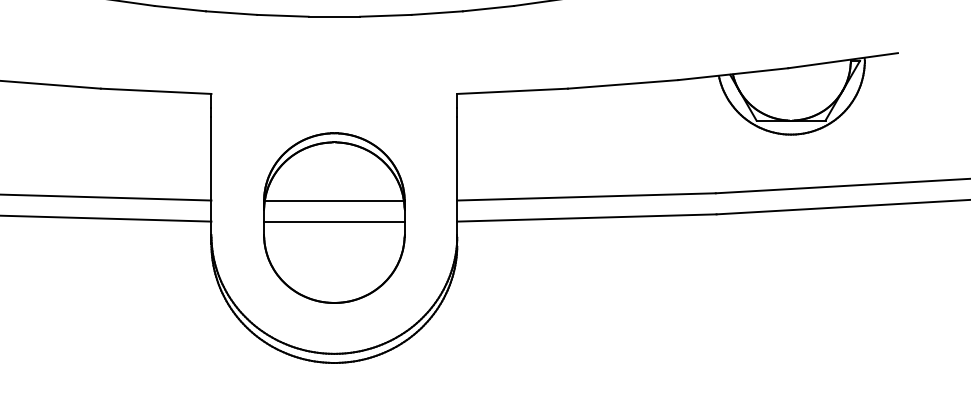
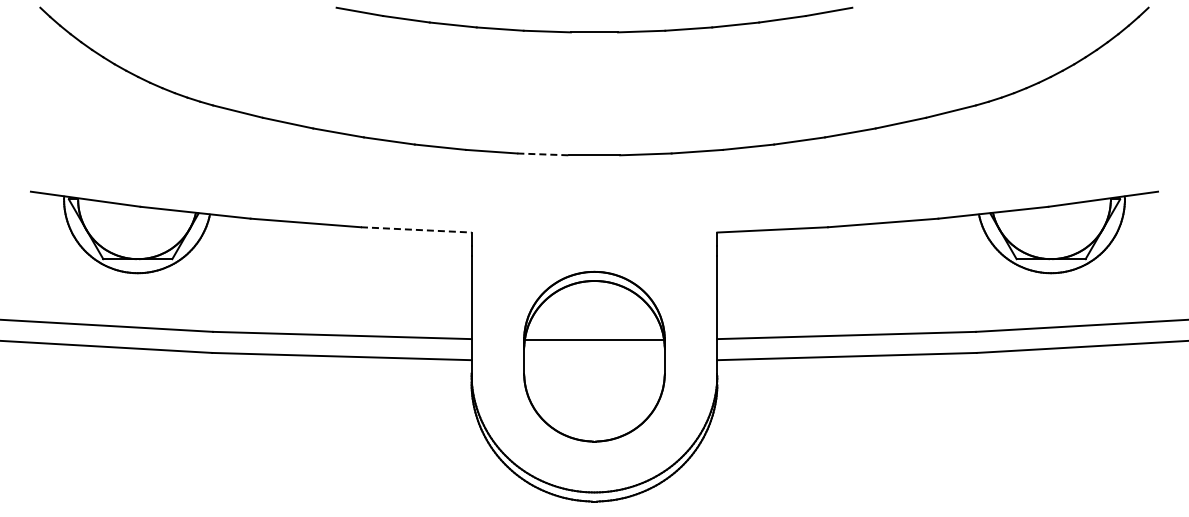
line: (283, 15) -> (543, 154), solid -> dashed
line: (156, 90) -> (416, 229), solid -> dashed
line: (334, 221) -> (594, 360), removed

